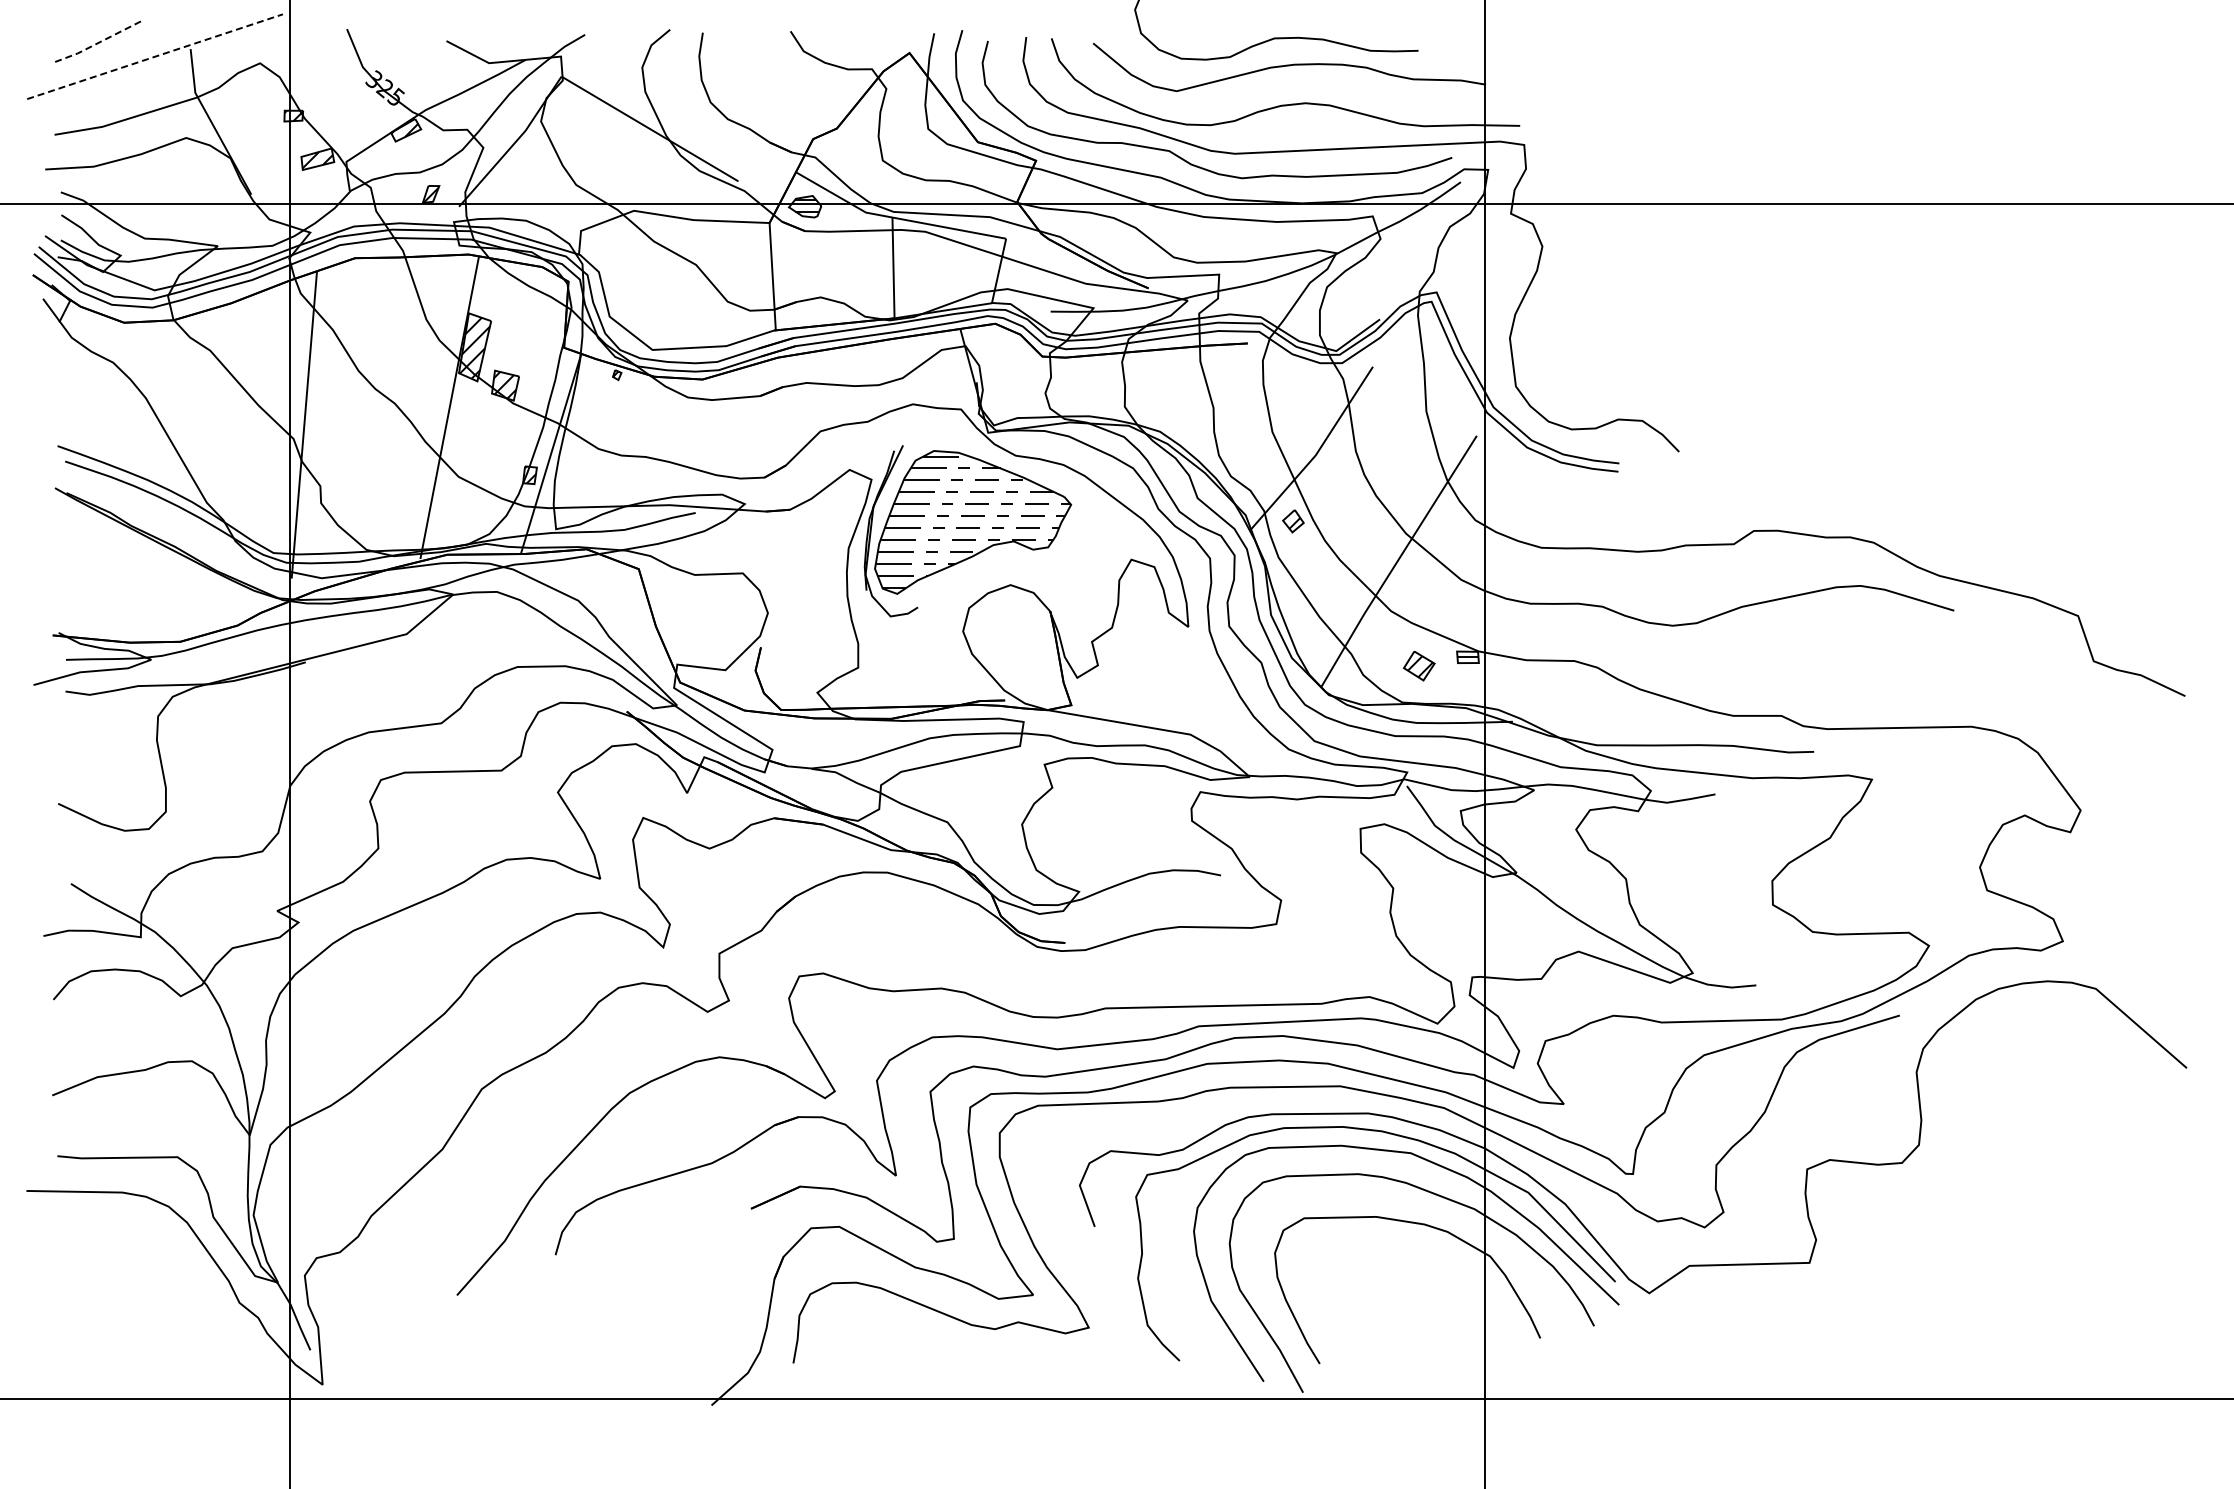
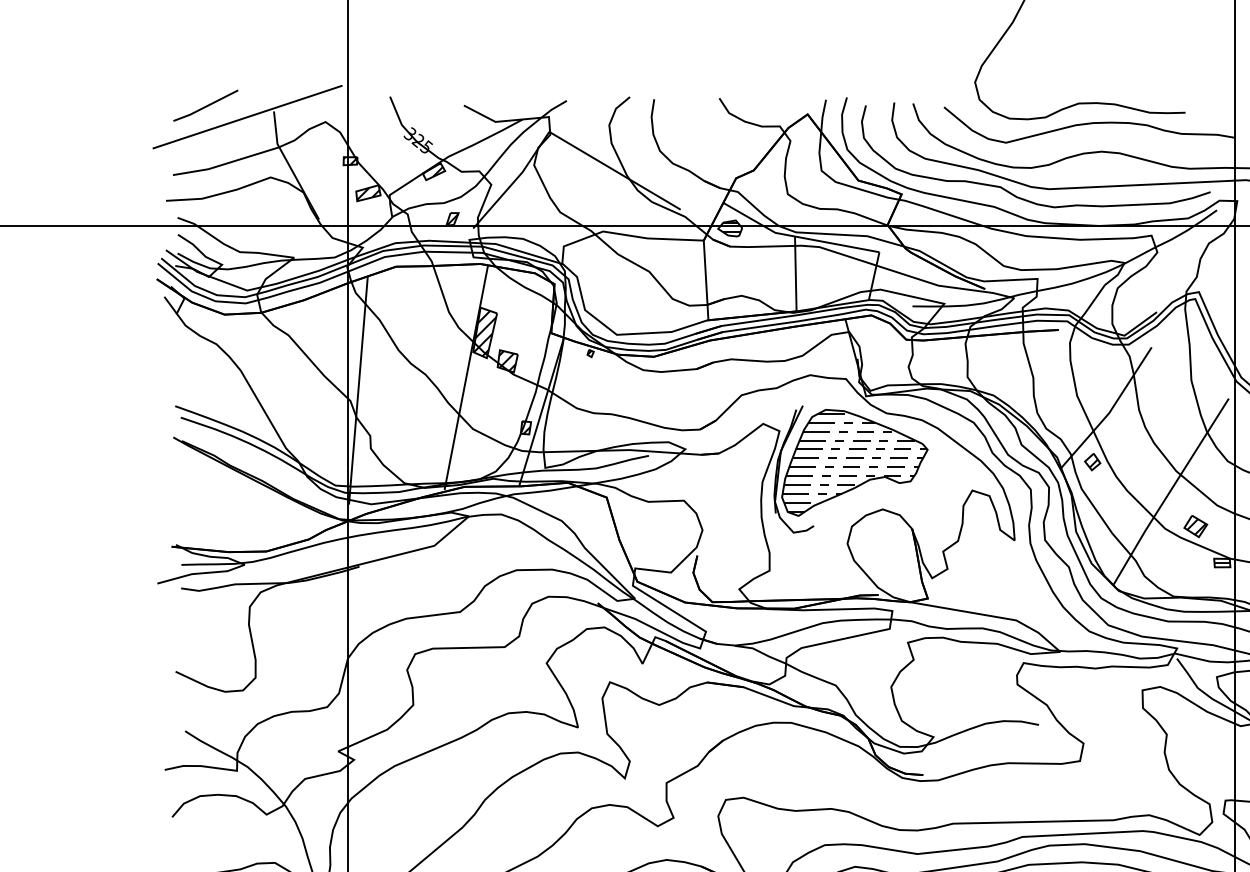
line: (99, 42) -> (206, 106), dashed -> solid
line: (155, 56) -> (247, 116), dashed -> solid
part: (1418, 666) -> (1195, 526), moved

